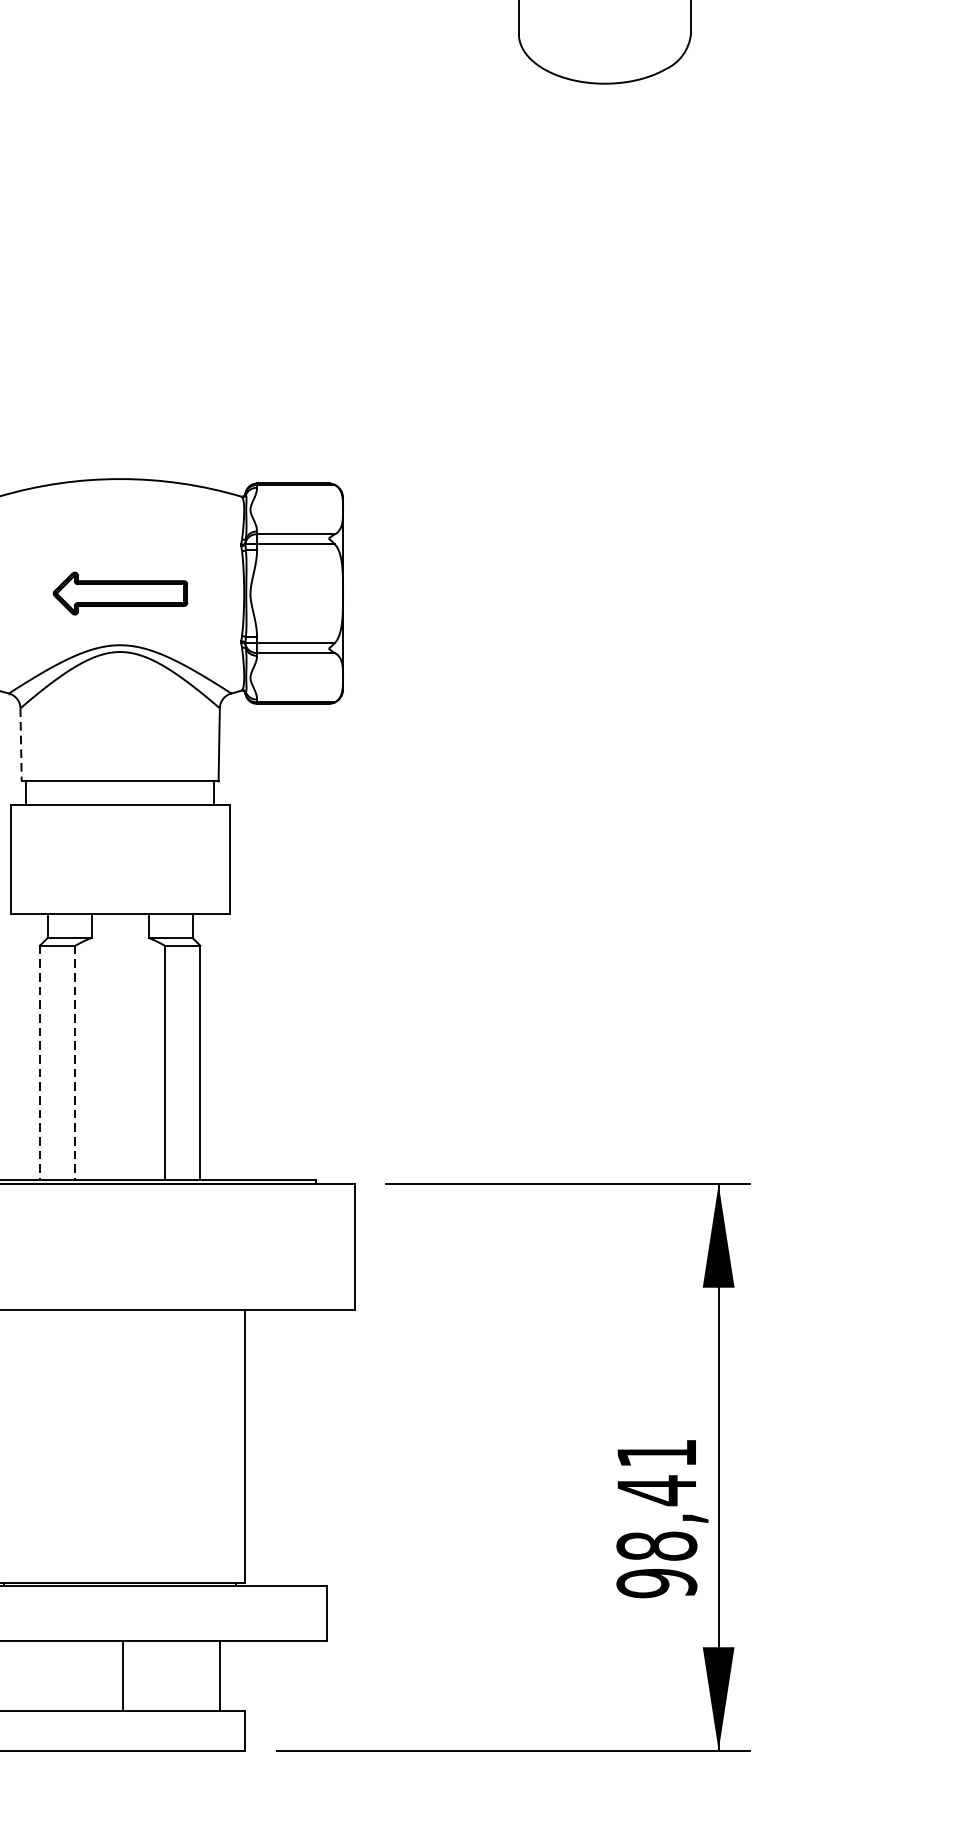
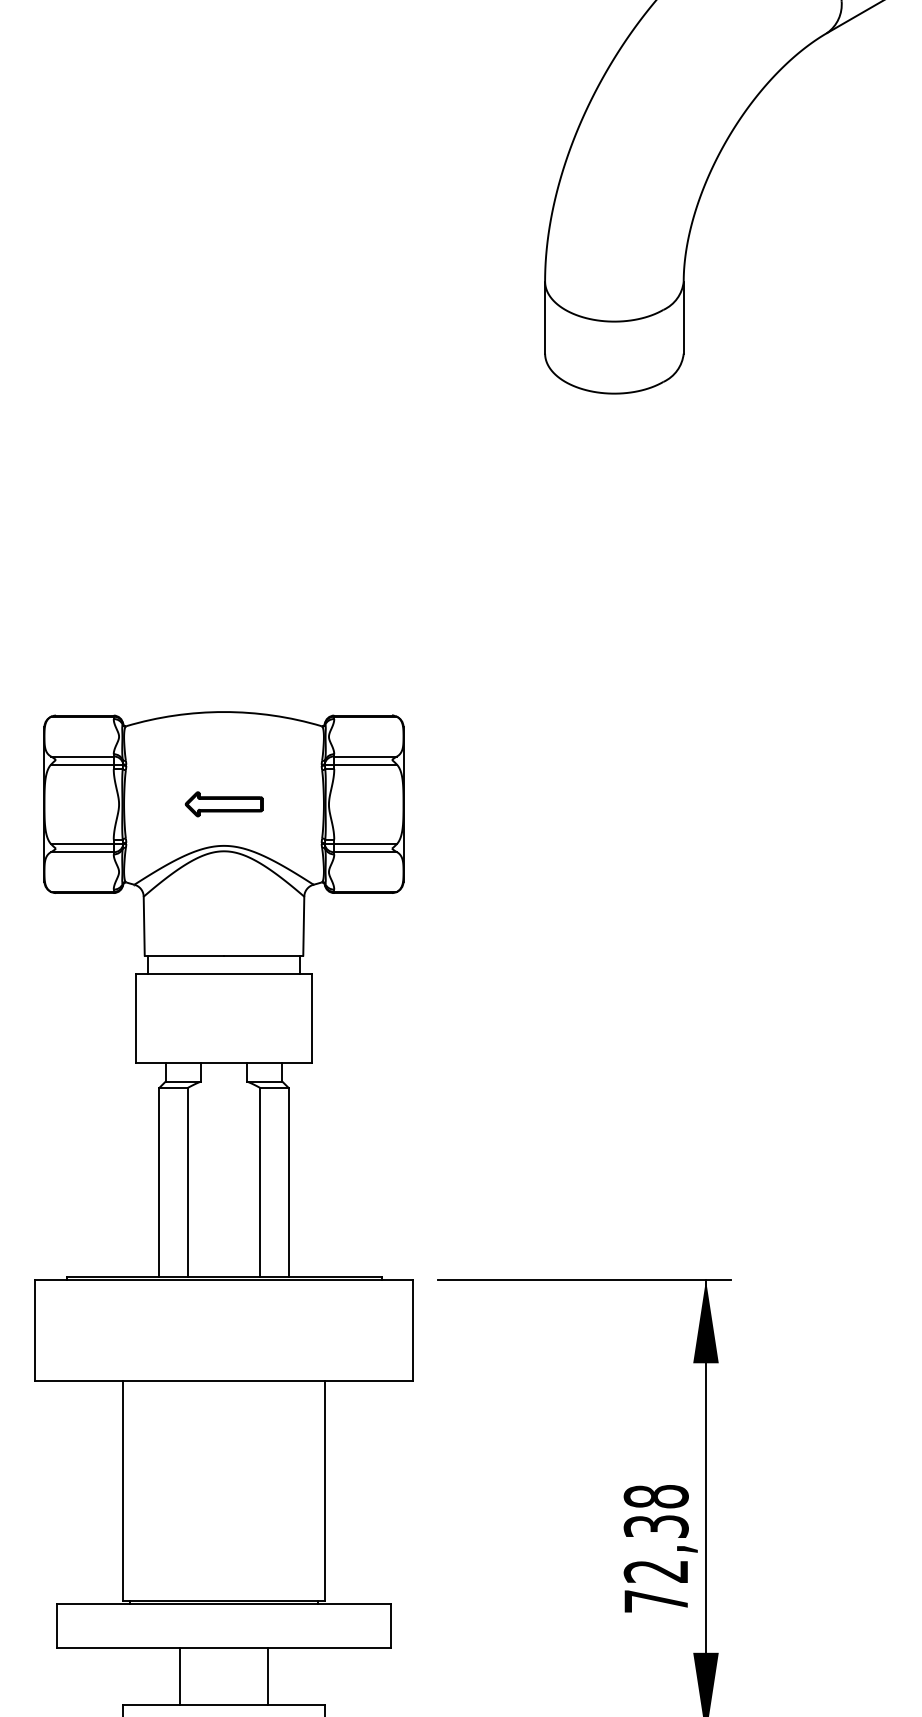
part: (119, 593) -> (223, 804), size x0.71
line: (21, 745) -> (144, 926), dashed -> solid
line: (40, 1063) -> (159, 1182), dashed -> solid
line: (74, 1063) -> (187, 1182), dashed -> solid
text: (655, 1518) -> (655, 1549), 98,41 -> 72,38
line: (122, 1675) -> (179, 1675), moved
line: (220, 1675) -> (268, 1675), moved

